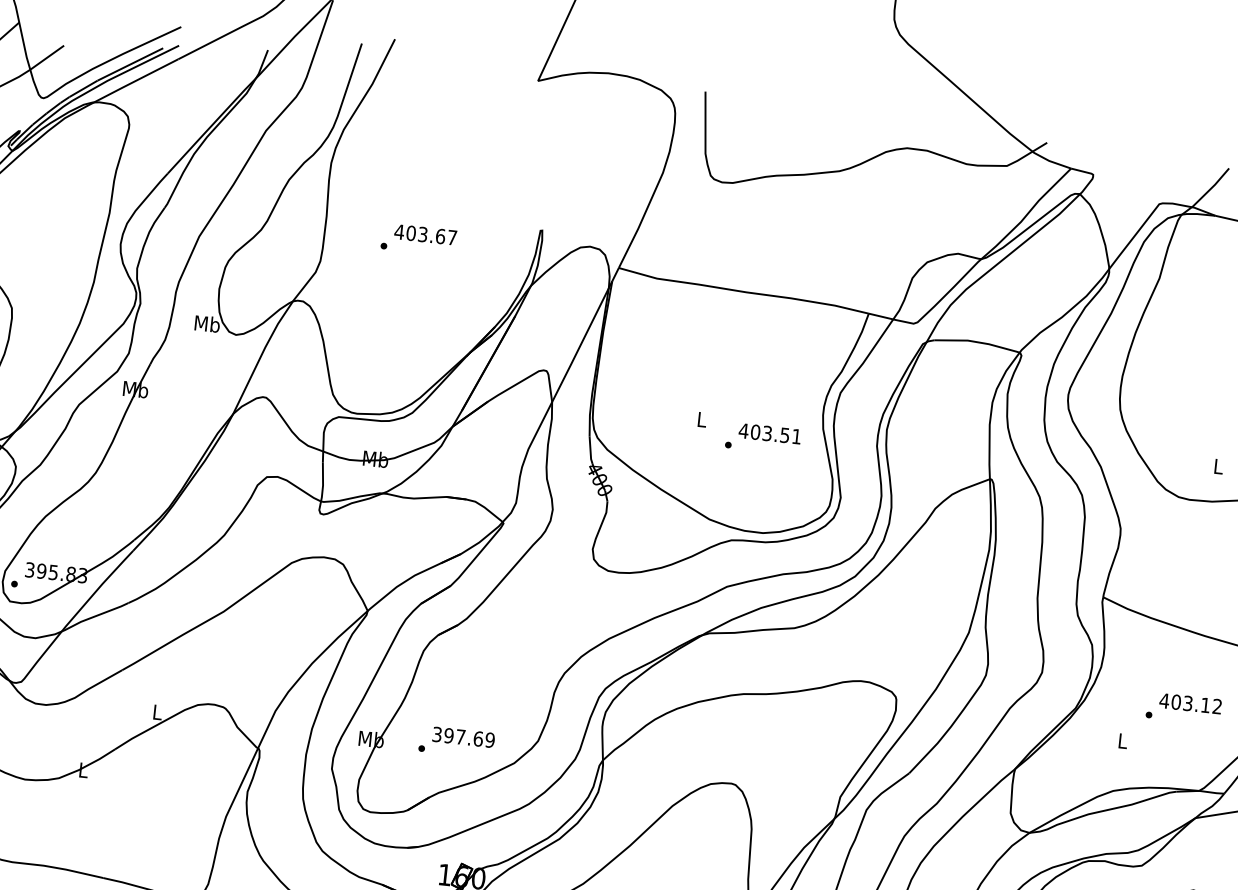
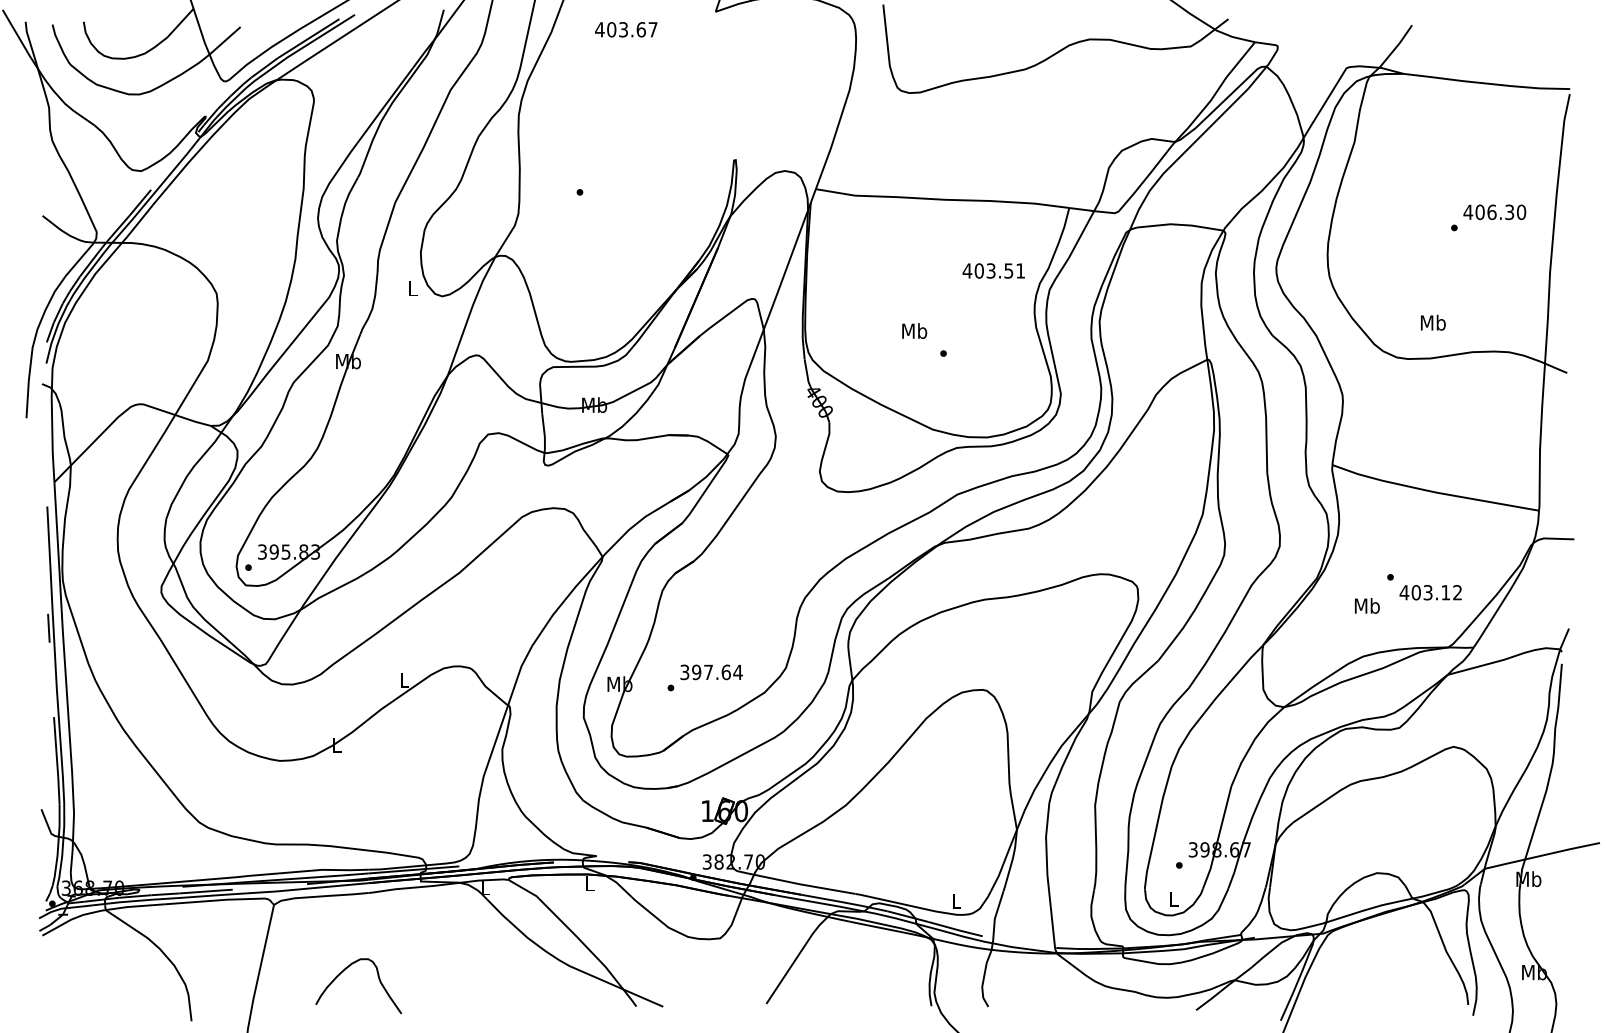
text: (425, 234) -> (626, 29), moved
text: (207, 323) -> (412, 288), Mb -> L
text: (701, 419) -> (914, 330), L -> Mb
text: (769, 433) -> (993, 270), moved
text: (1217, 466) -> (1432, 322), L -> Mb
text: (1190, 703) -> (1430, 592), moved
text: (489, 740) -> (737, 672), 397.69 -> 397.64
text: (1122, 740) -> (1366, 605), L -> Mb

